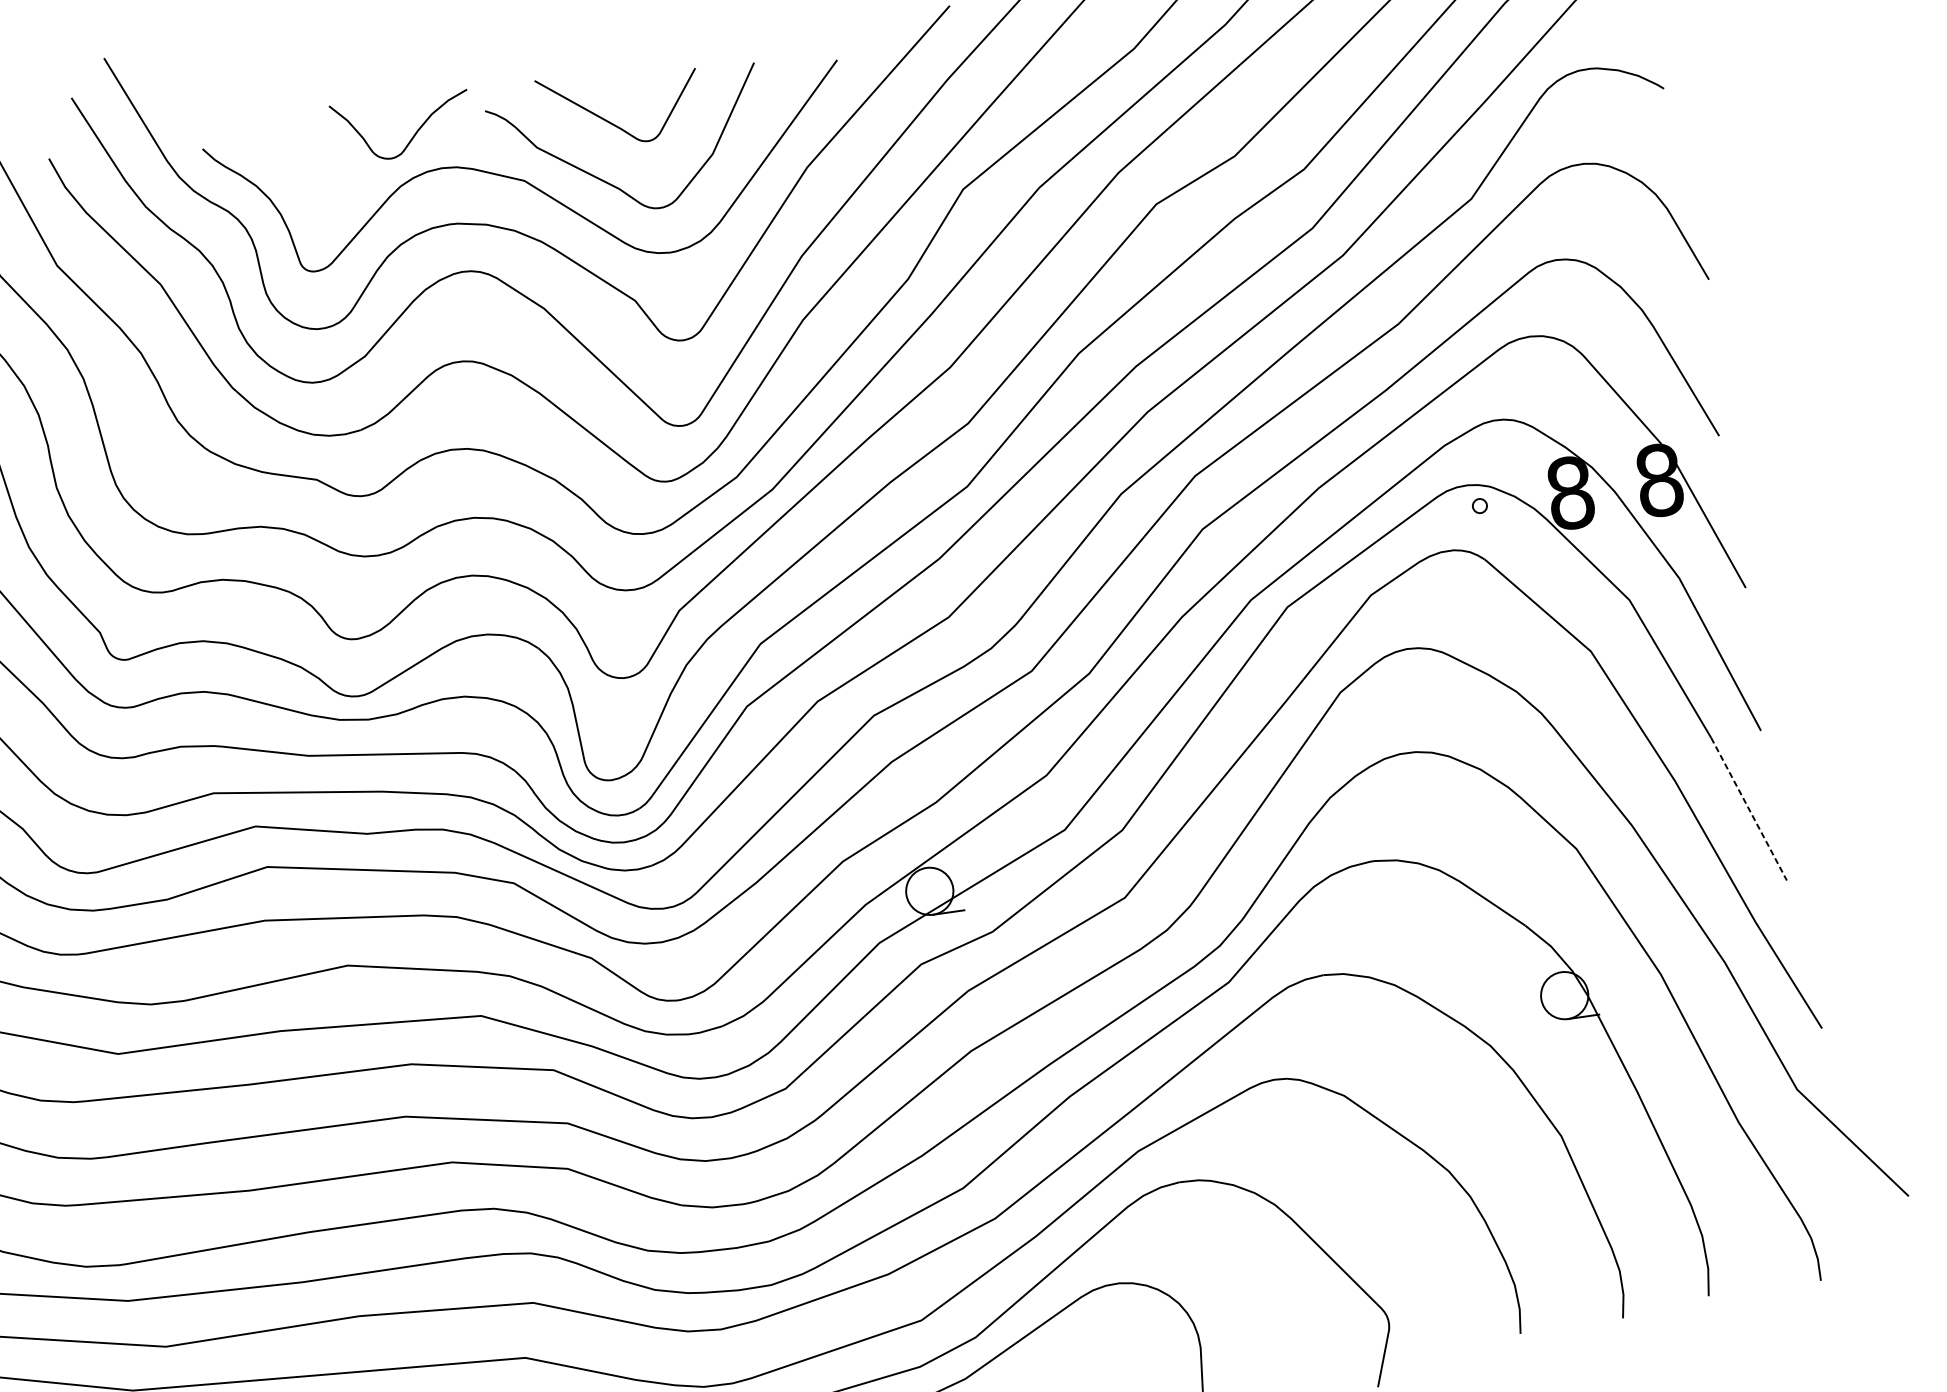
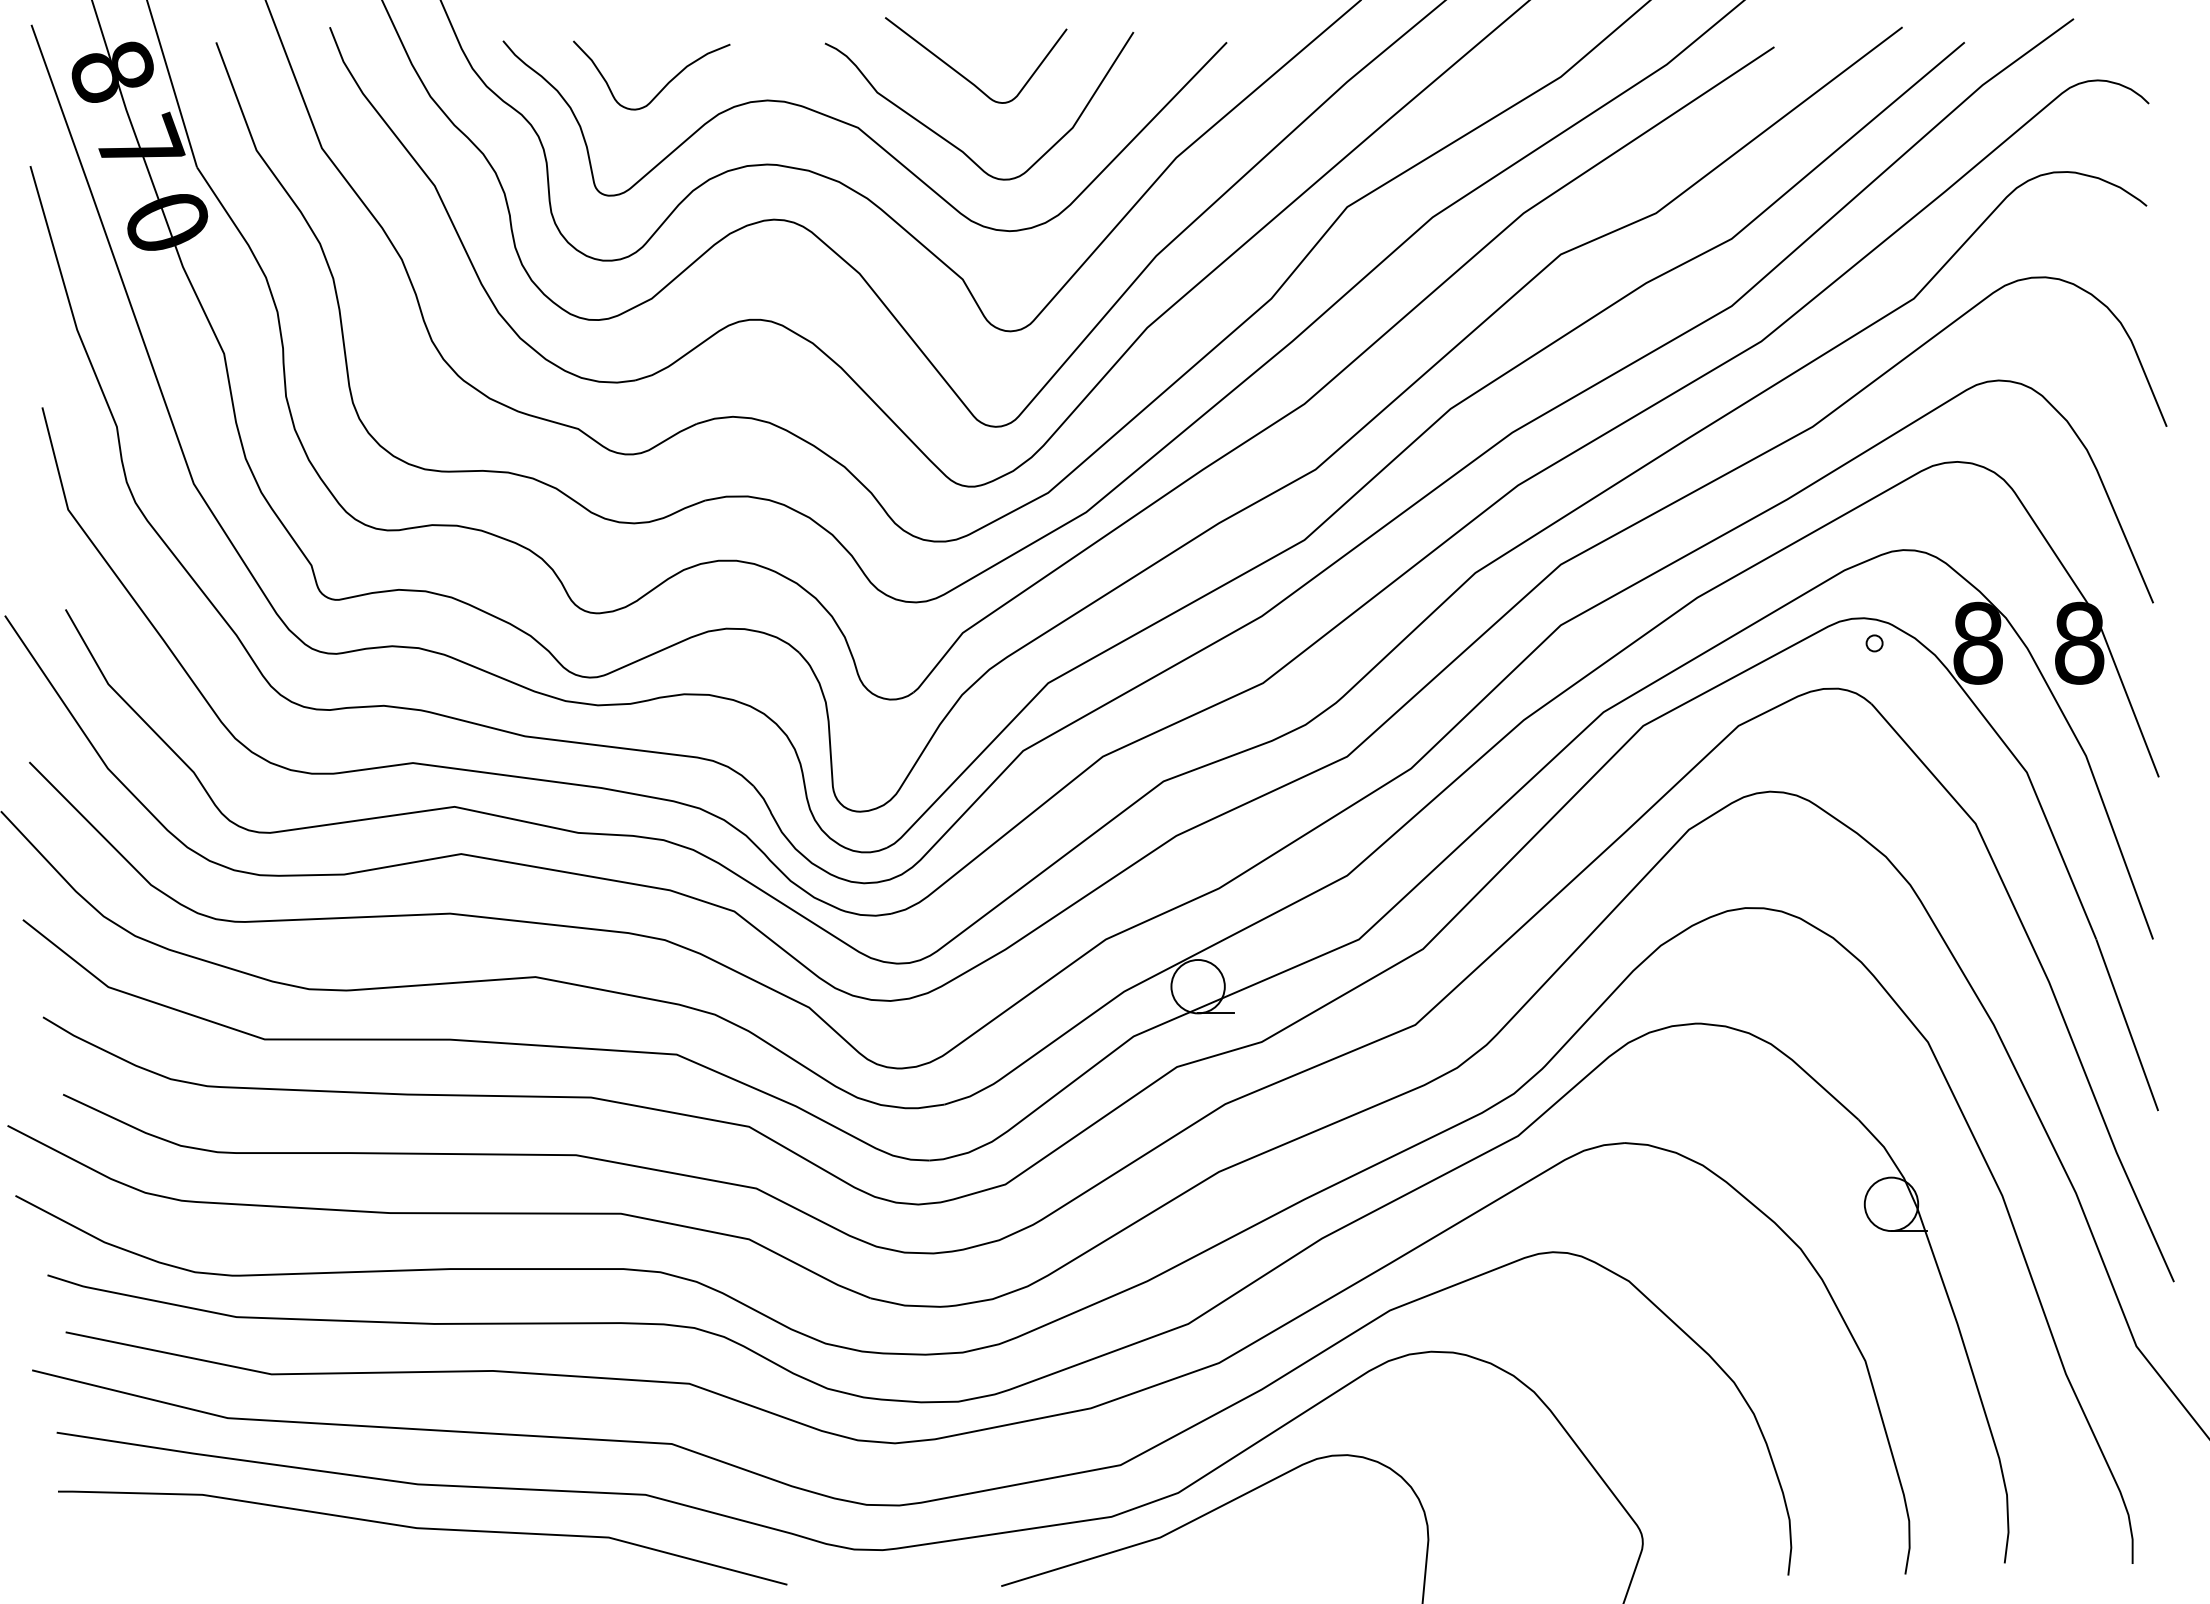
curve: (414, 133) -> (664, 85), moved
line: (1749, 809) -> (2127, 1025), dashed -> solid

